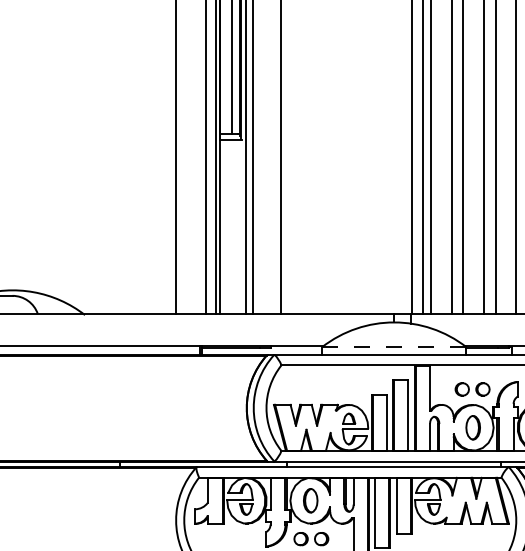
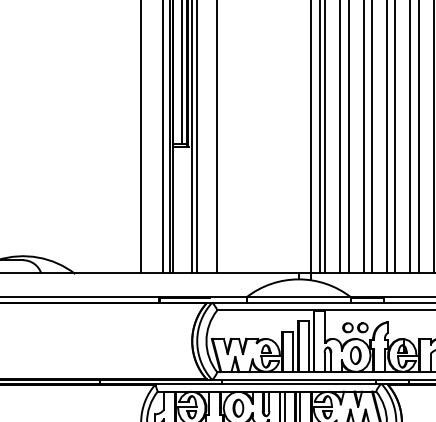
line: (393, 347) -> (298, 297), dashed -> solid

